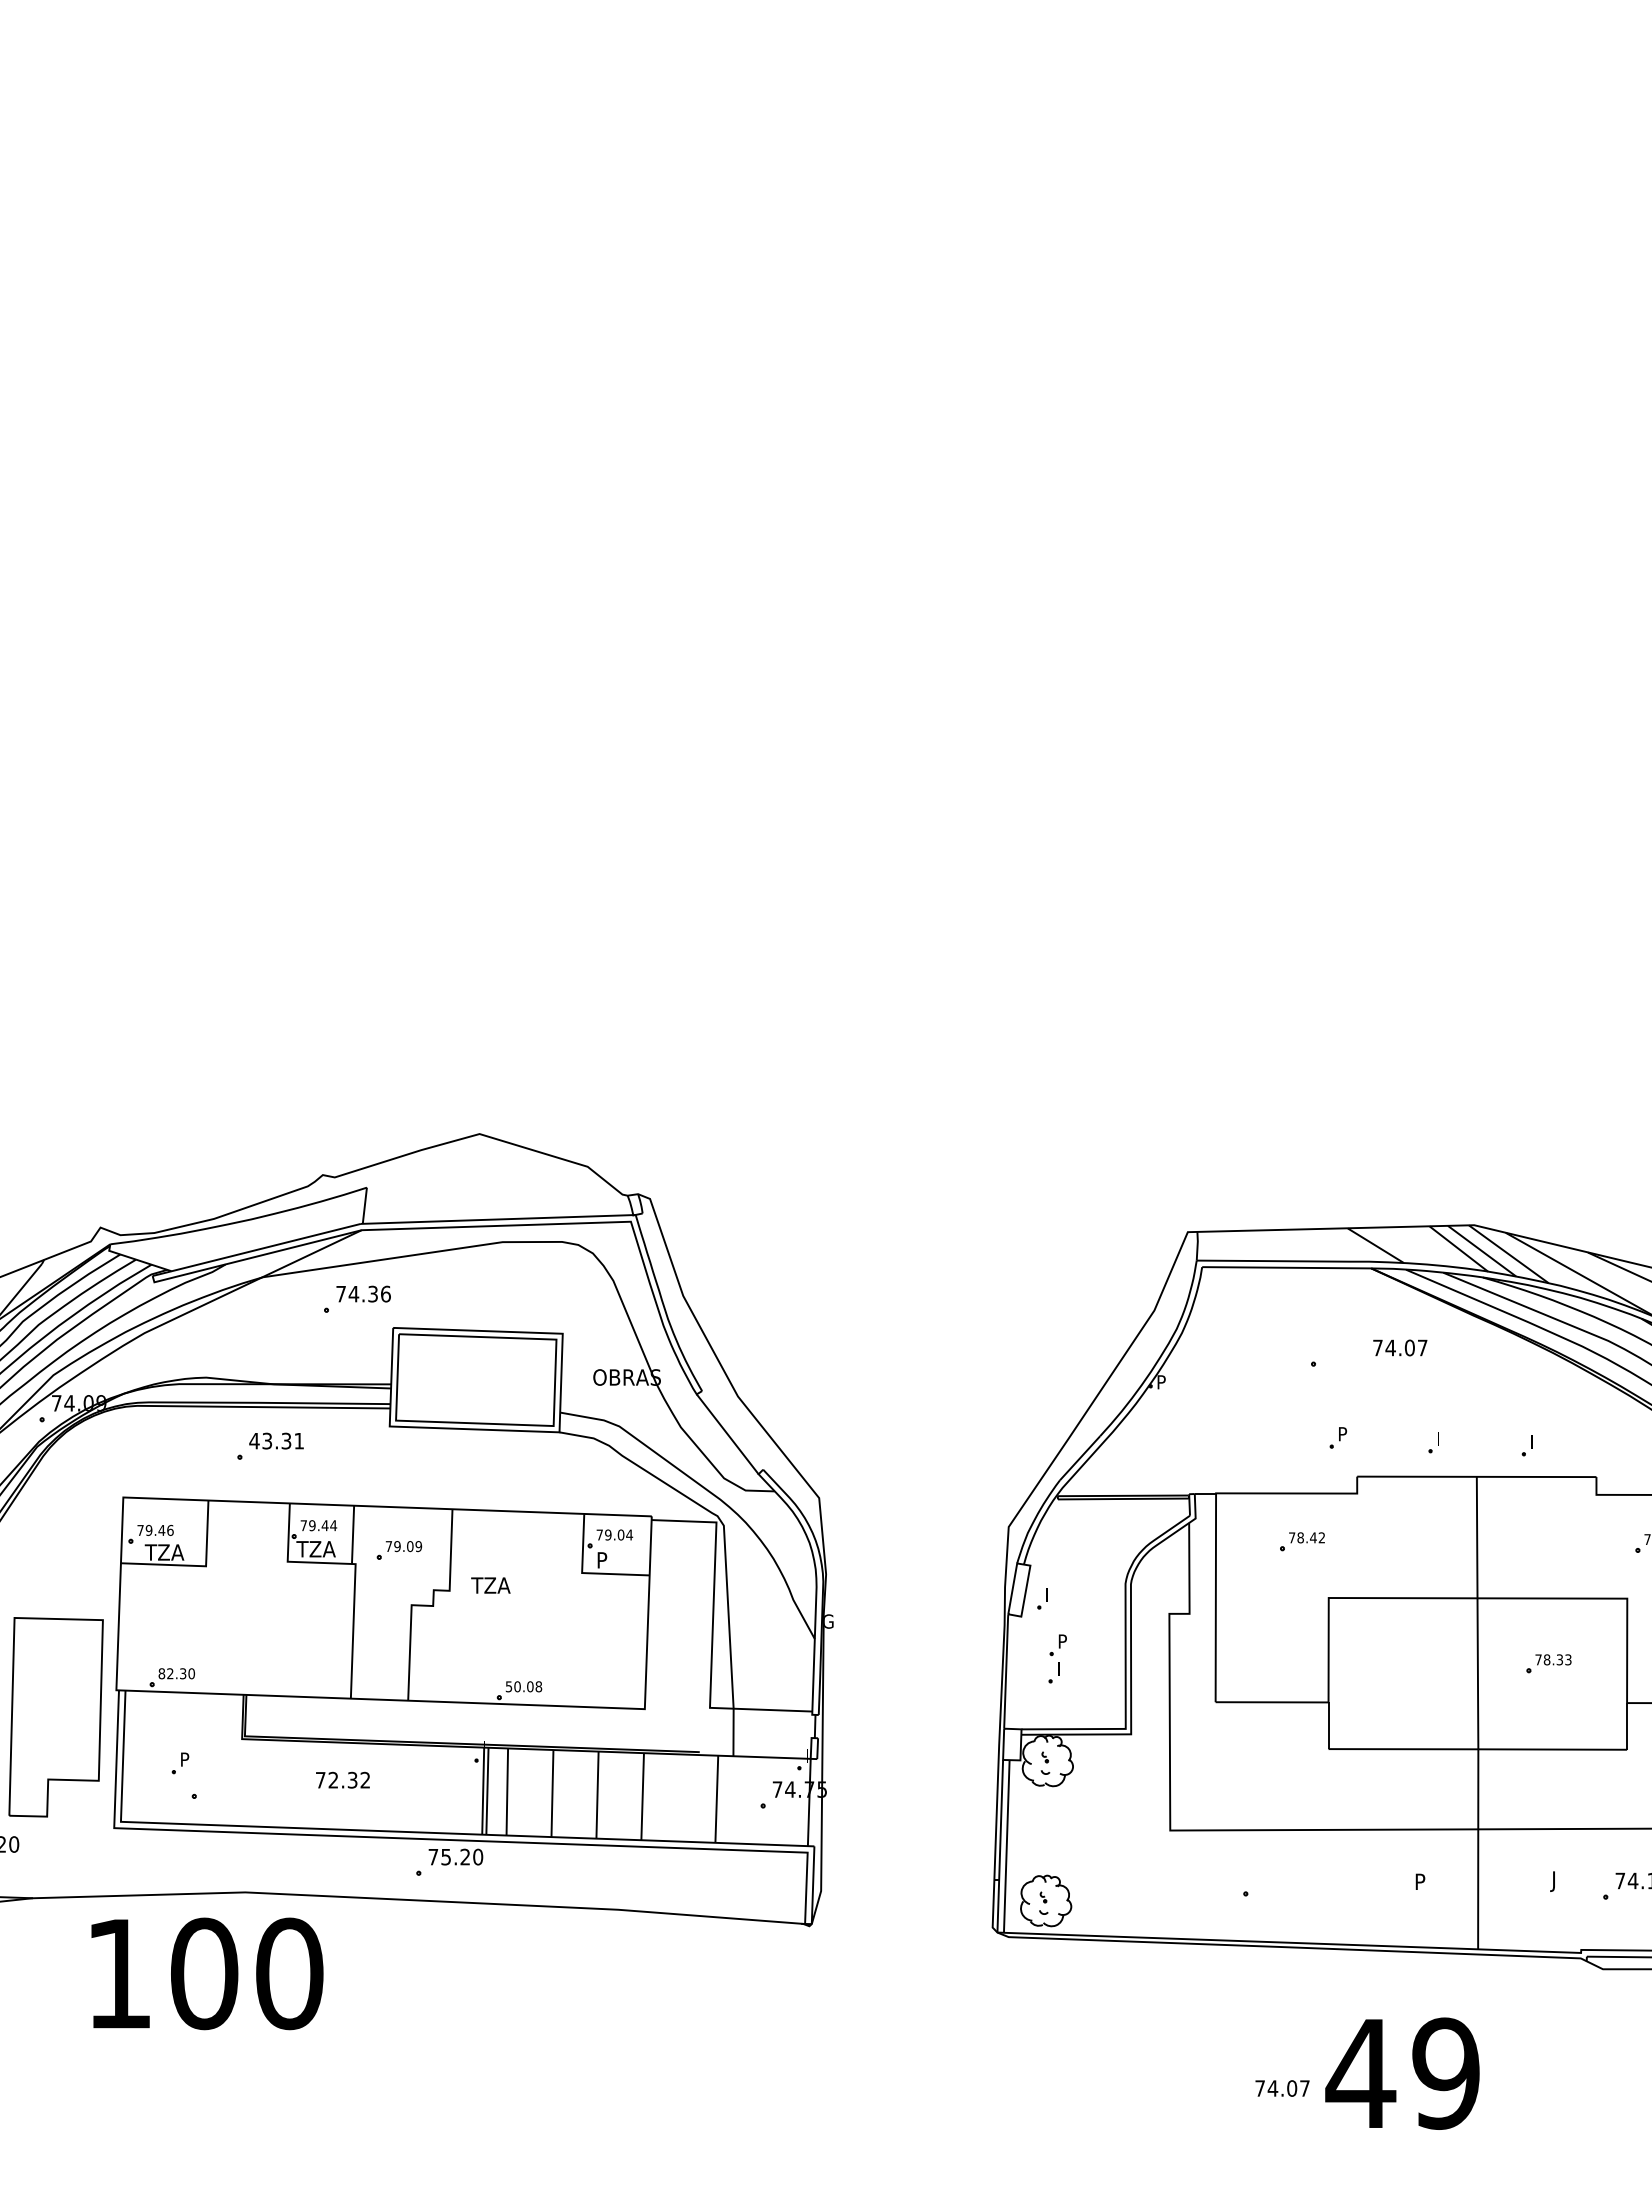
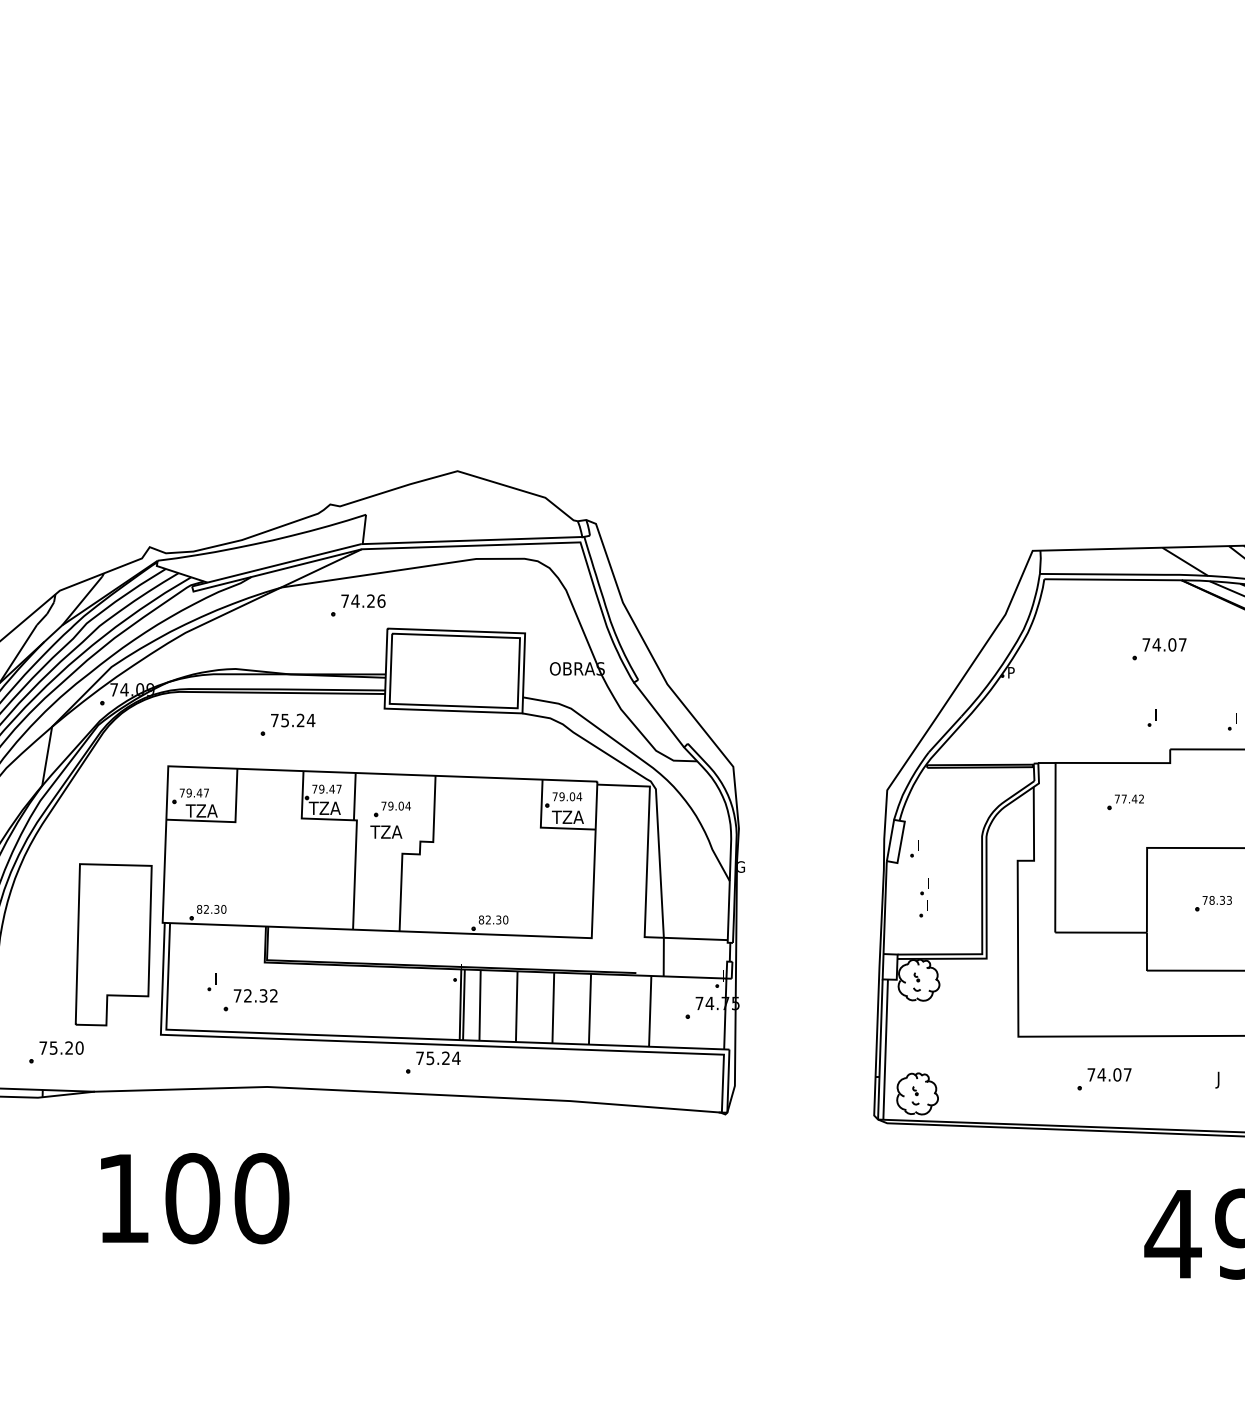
text: (372, 1294) -> (370, 601), 74.36 -> 74.26
text: (1400, 1347) -> (1164, 644), moved
text: (1343, 1434) -> (1159, 715), P -> I
text: (276, 1440) -> (292, 720), 43.31 -> 75.24
text: (333, 1525) -> (338, 789), 79.44 -> 79.47
text: (170, 1529) -> (206, 792), 79.46 -> 79.47
text: (1300, 1537) -> (1124, 798), 78.42 -> 77.42
text: (418, 1546) -> (407, 806), 79.09 -> 79.04
text: (615, 1560) -> (567, 817), P -> TZA
text: (490, 1585) -> (386, 832), moved
text: (1062, 1641) -> (930, 883), P -> I
part: (1410, 1666) -> (1213, 903), added
text: (523, 1686) -> (493, 919), 50.08 -> 82.30
text: (185, 1759) -> (218, 979), P -> I
text: (342, 1779) -> (255, 995), moved
text: (477, 1856) -> (455, 1057), 75.20 -> 75.24
text: (1418, 1883) -> (1219, 1079), P -> J
text: (207, 1973) -> (195, 1198), moved
text: (1282, 2088) -> (1109, 1074), moved

